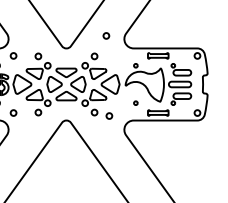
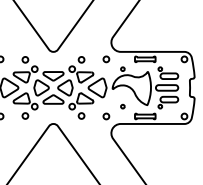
circle: (106, 35) -> (106, 58), moved
circle: (109, 115) -> (106, 115), moved

